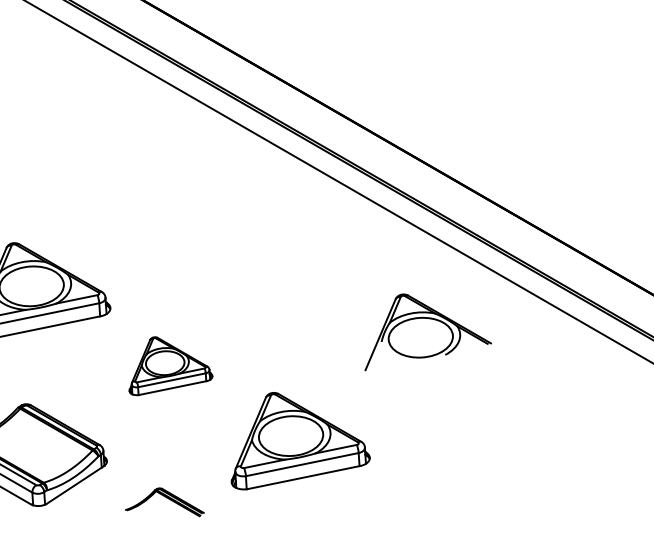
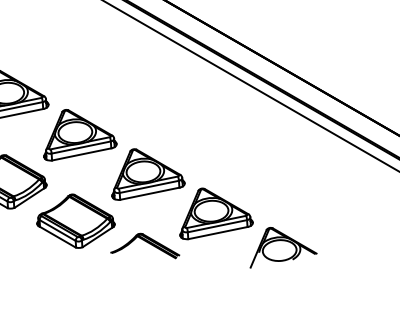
part: (428, 331) -> (283, 247), moved
part: (170, 366) -> (148, 174), size x1.67
part: (165, 501) -> (145, 245), size x1.67

